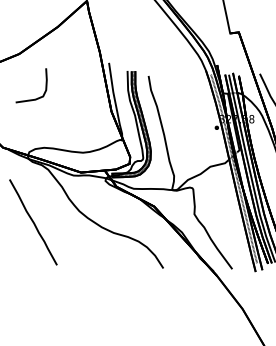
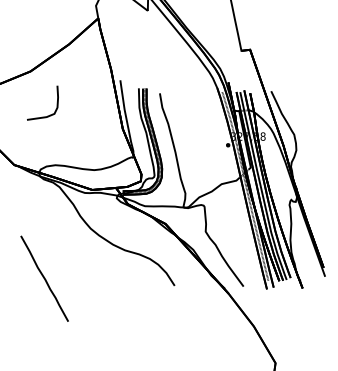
line: (33, 222) -> (44, 278), moved

